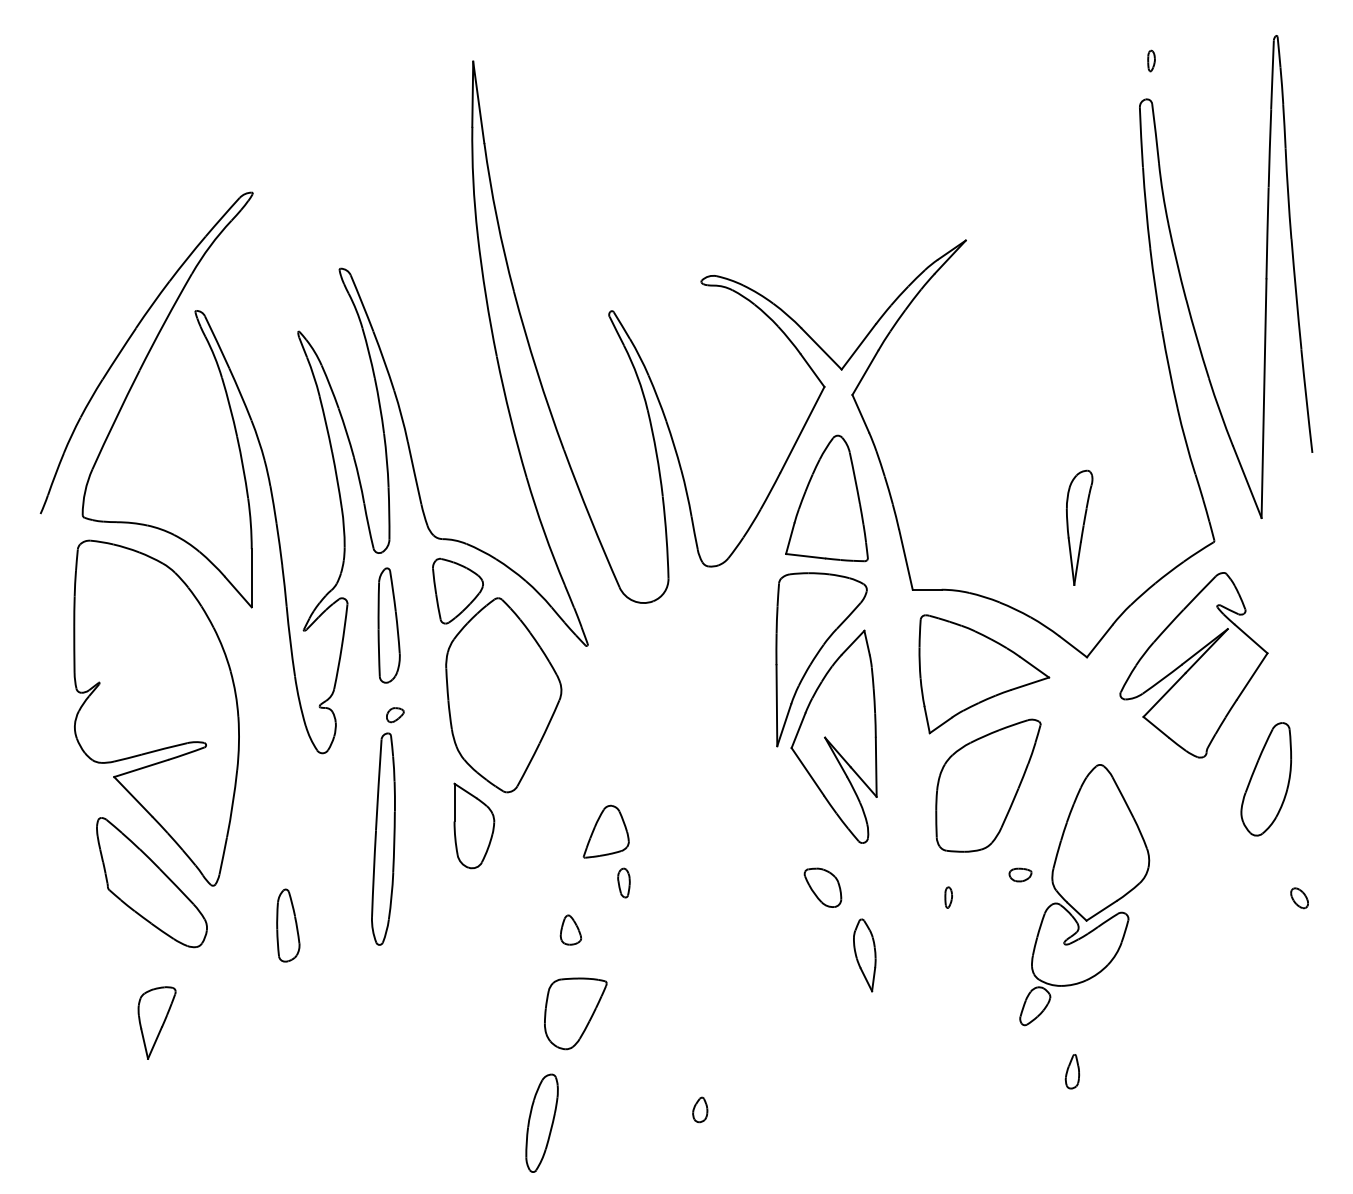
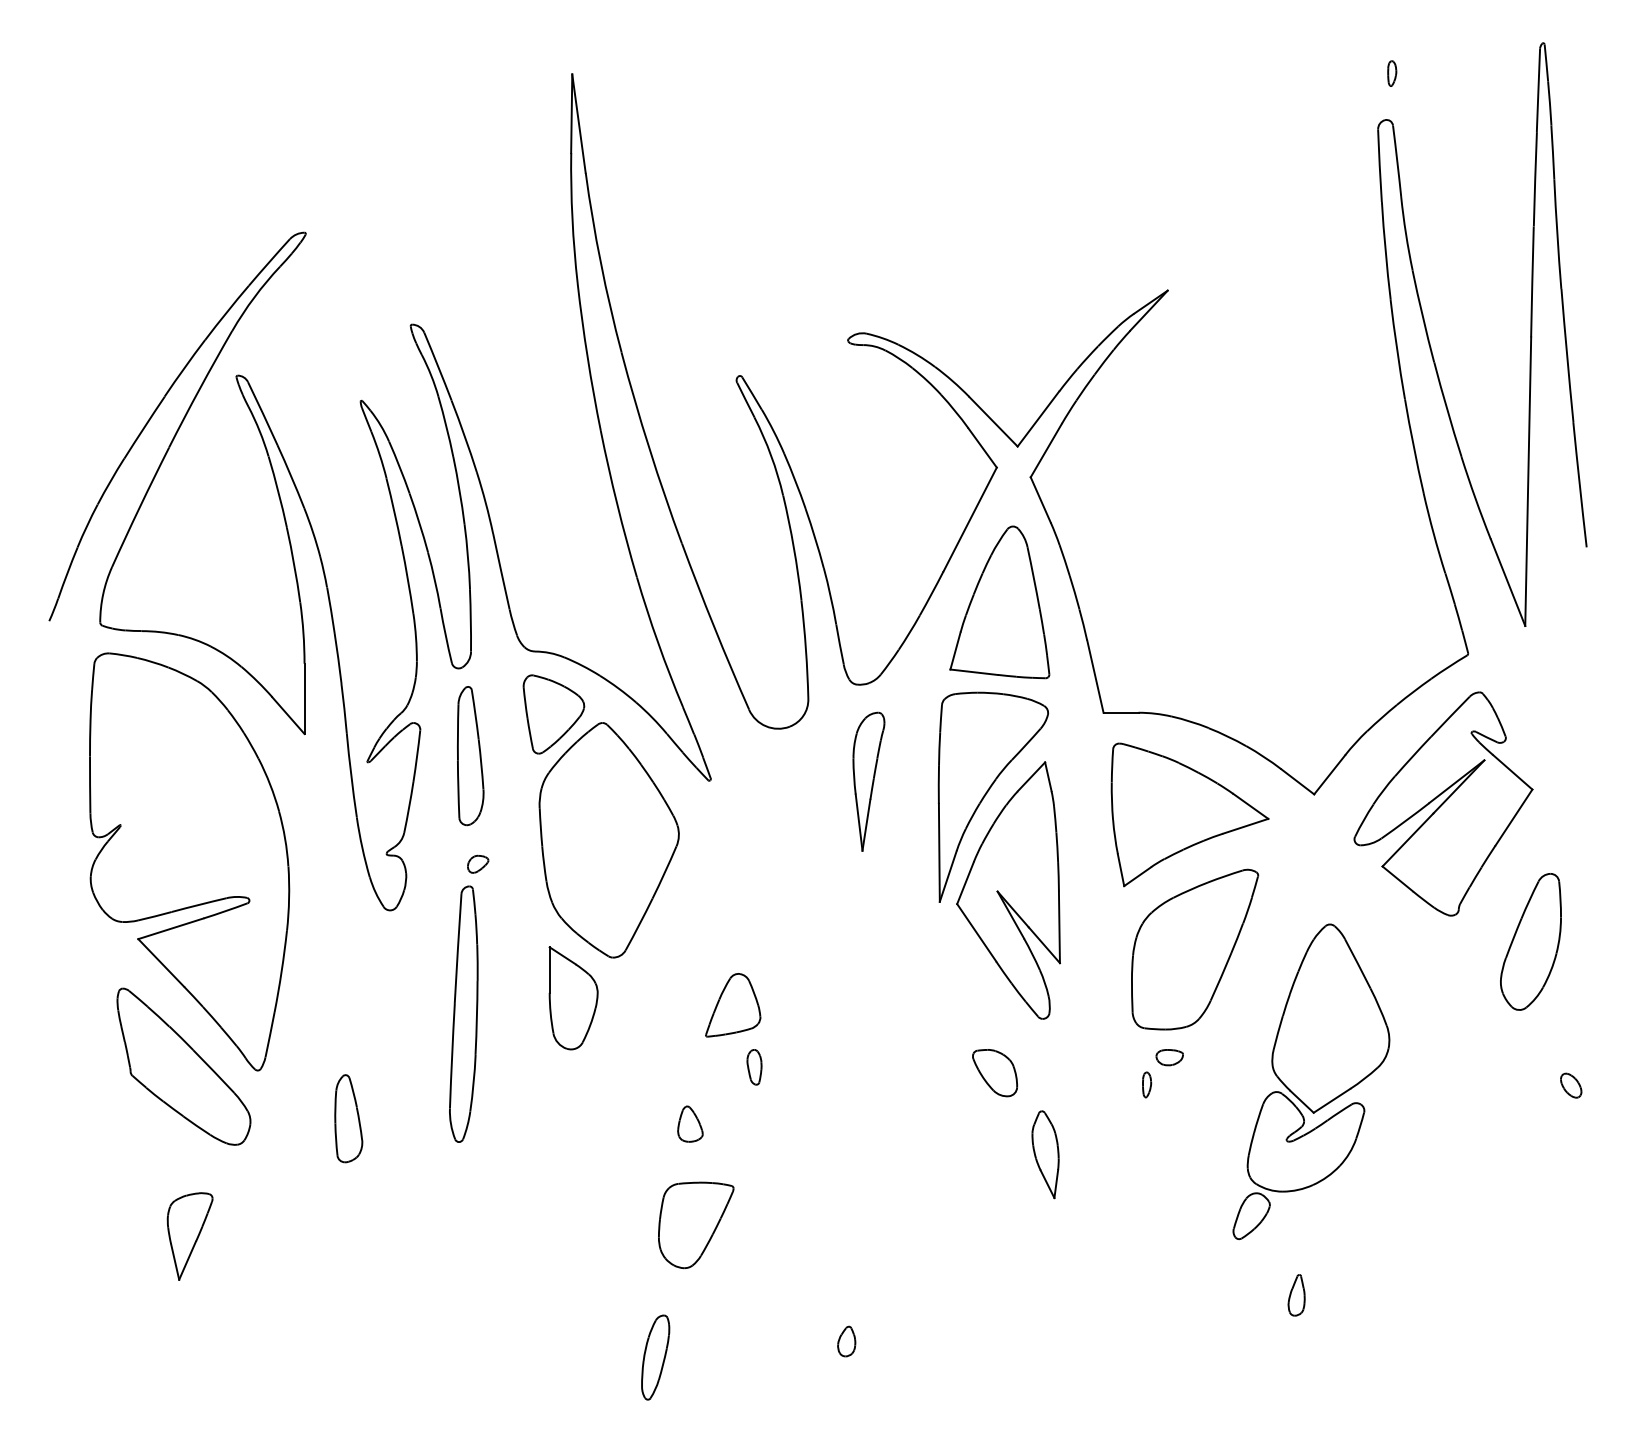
part: (1079, 527) -> (868, 781), moved
part: (1020, 874) -> (1169, 1056), moved
part: (542, 1122) -> (656, 1356), size x0.71

